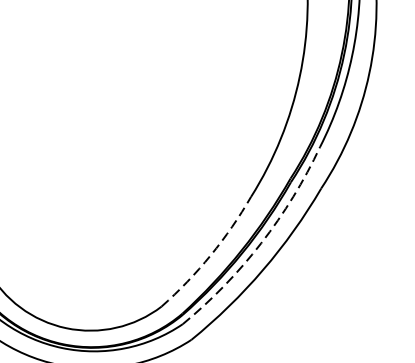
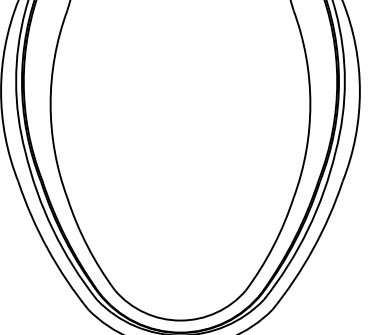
arc: (260, 242) -> (307, 229), dashed -> solid
arc: (210, 255) -> (273, 246), dashed -> solid

